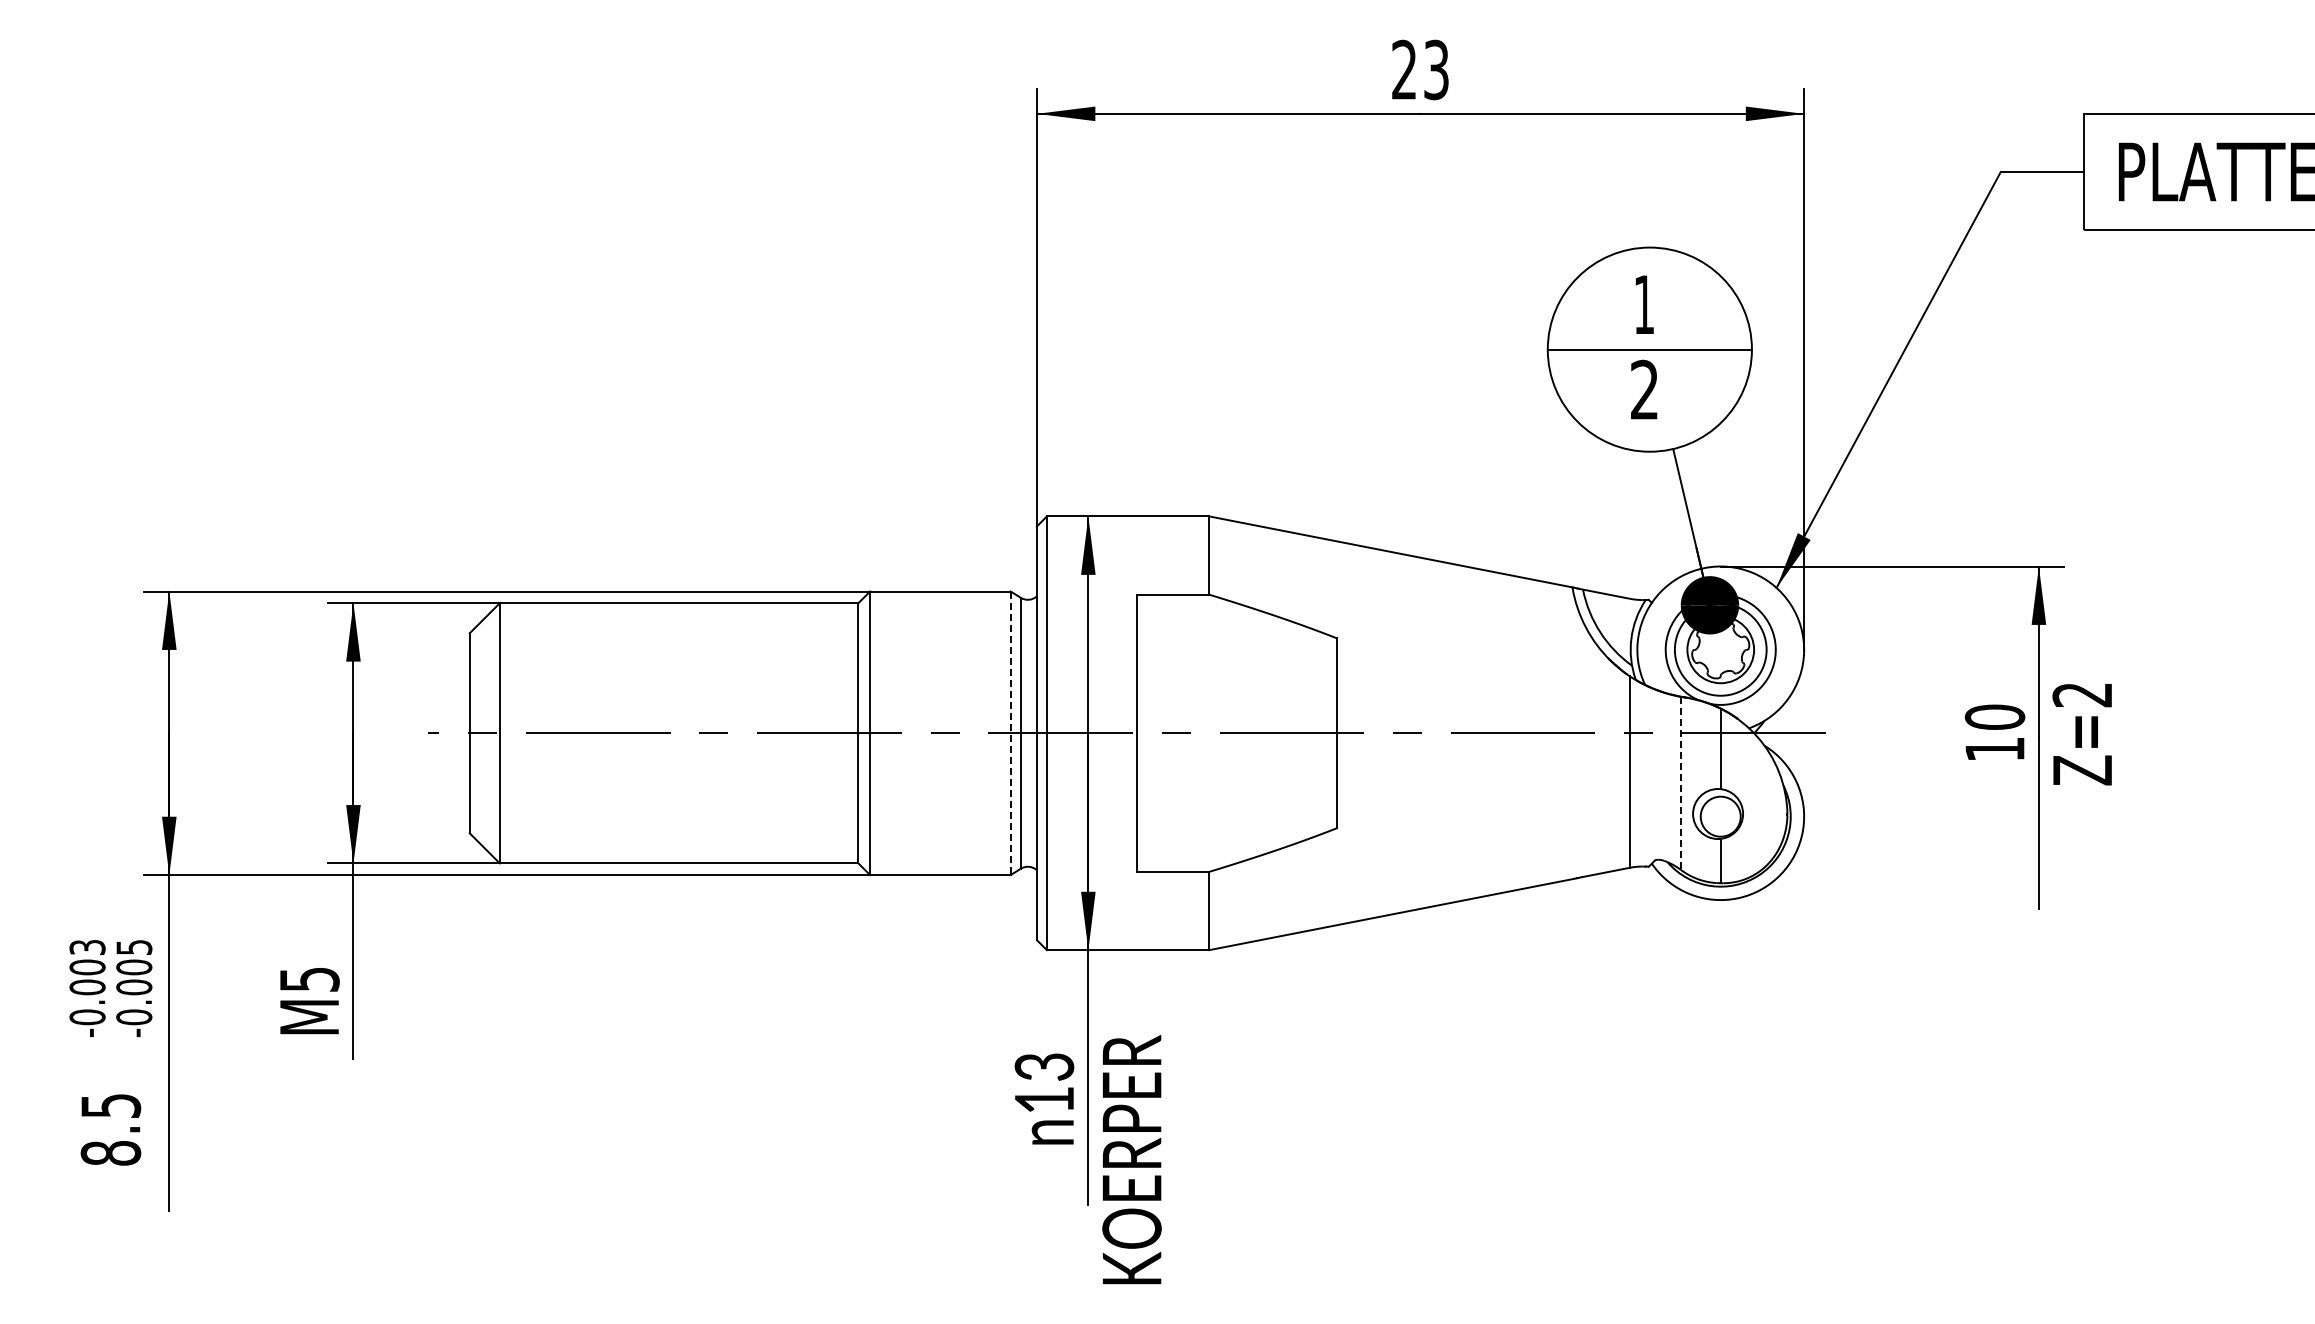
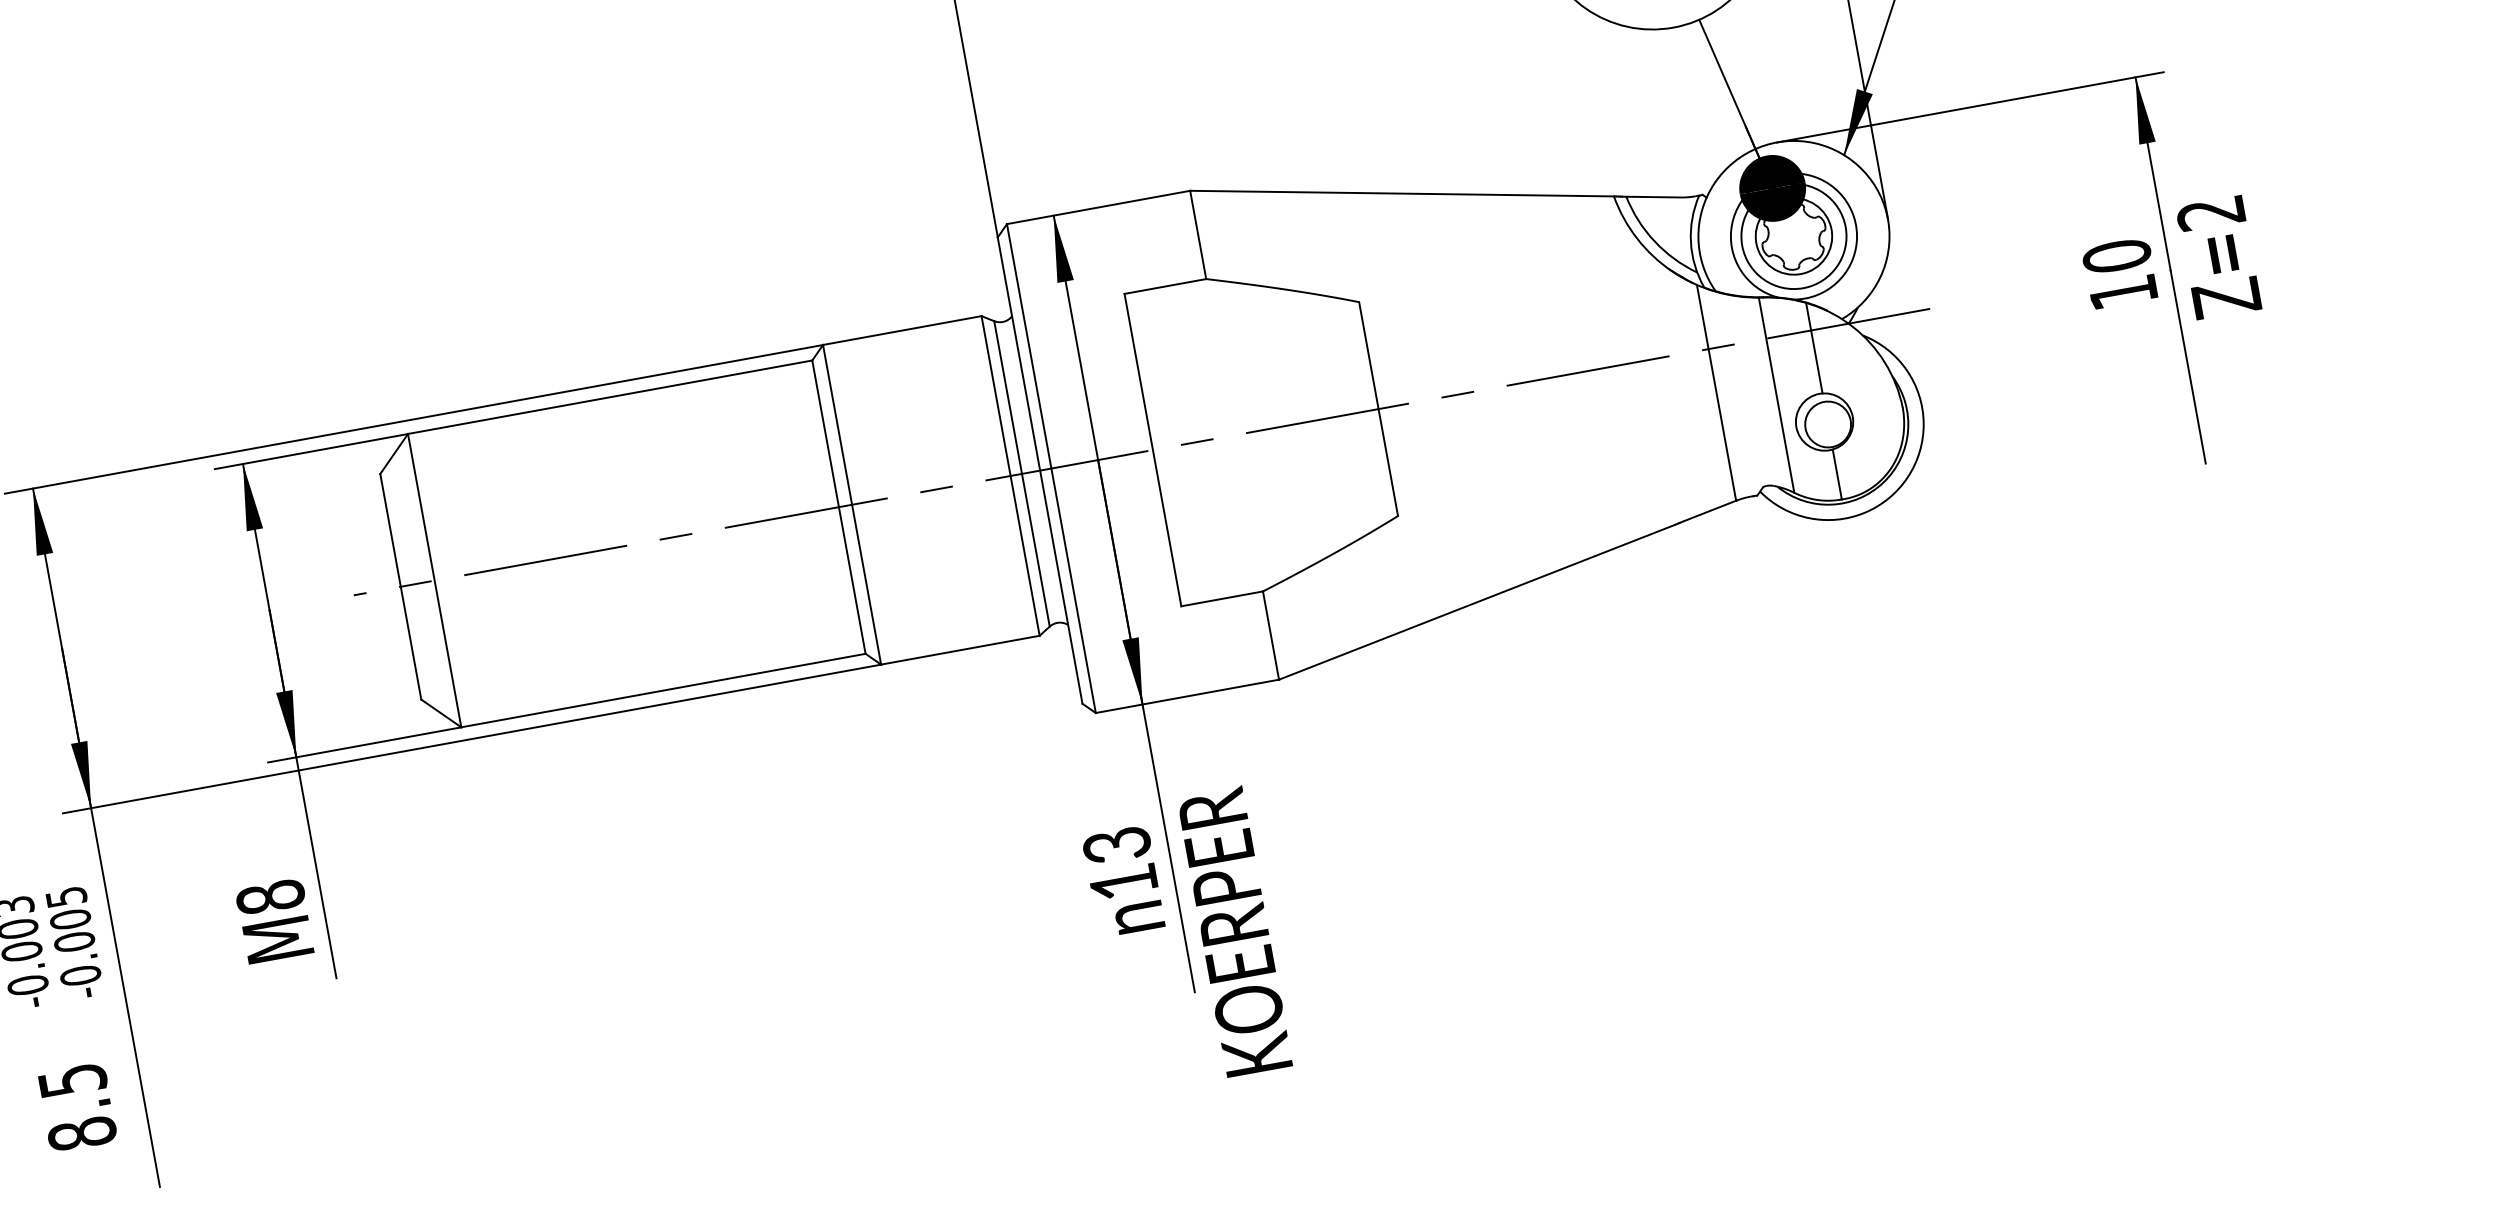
line: (1010, 733) -> (1010, 476), dashed -> solid
line: (1681, 783) -> (1777, 395), dashed -> solid
text: (309, 979) -> (270, 897), M5 -> M8

